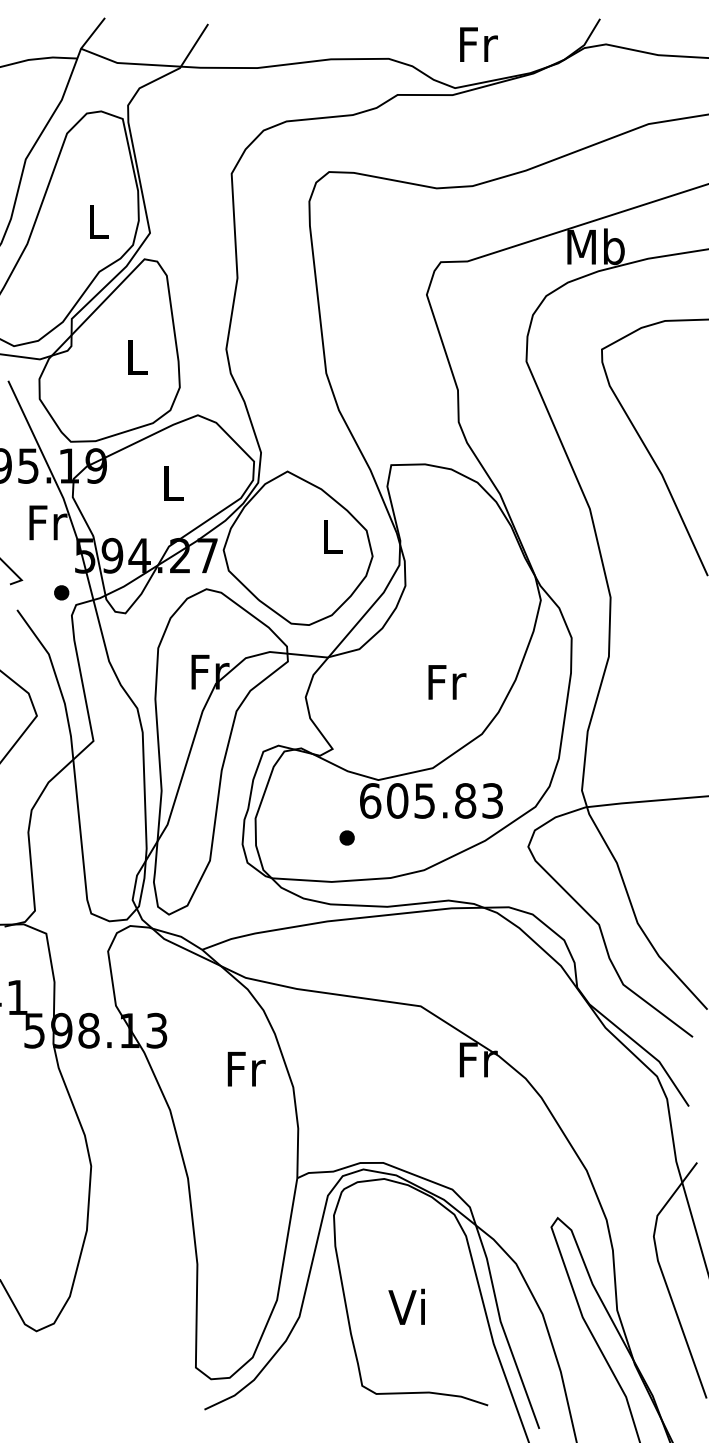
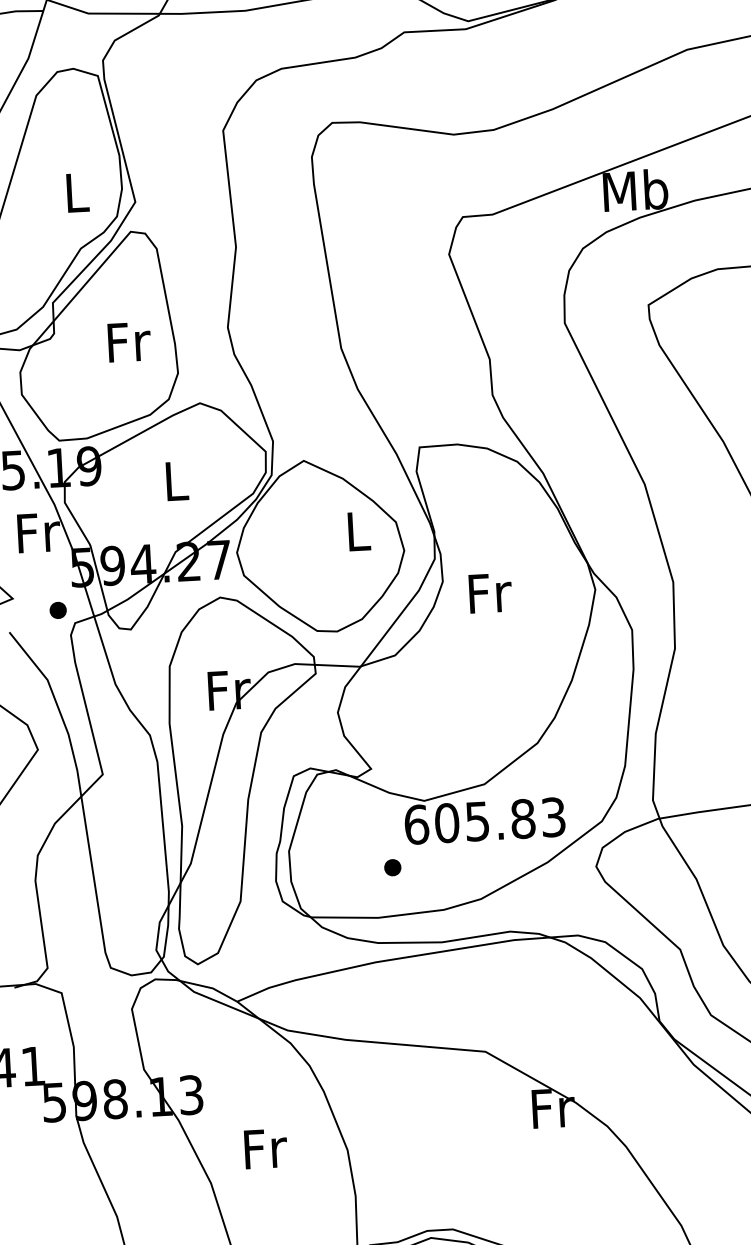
text: (138, 357) -> (129, 342), L -> Fr
text: (447, 682) -> (490, 593), moved
text: (246, 1069) -> (265, 1149), moved

